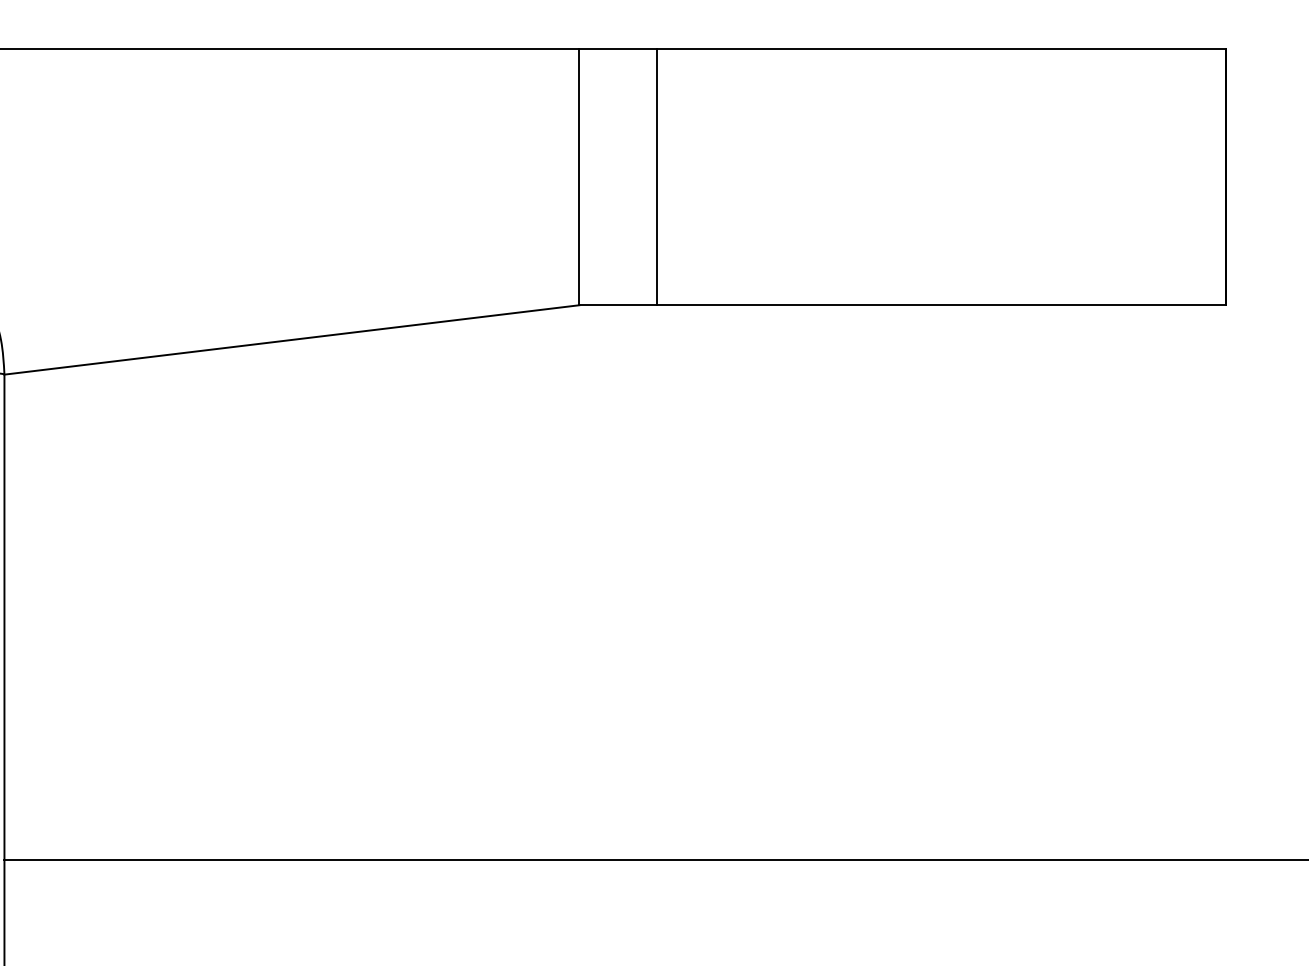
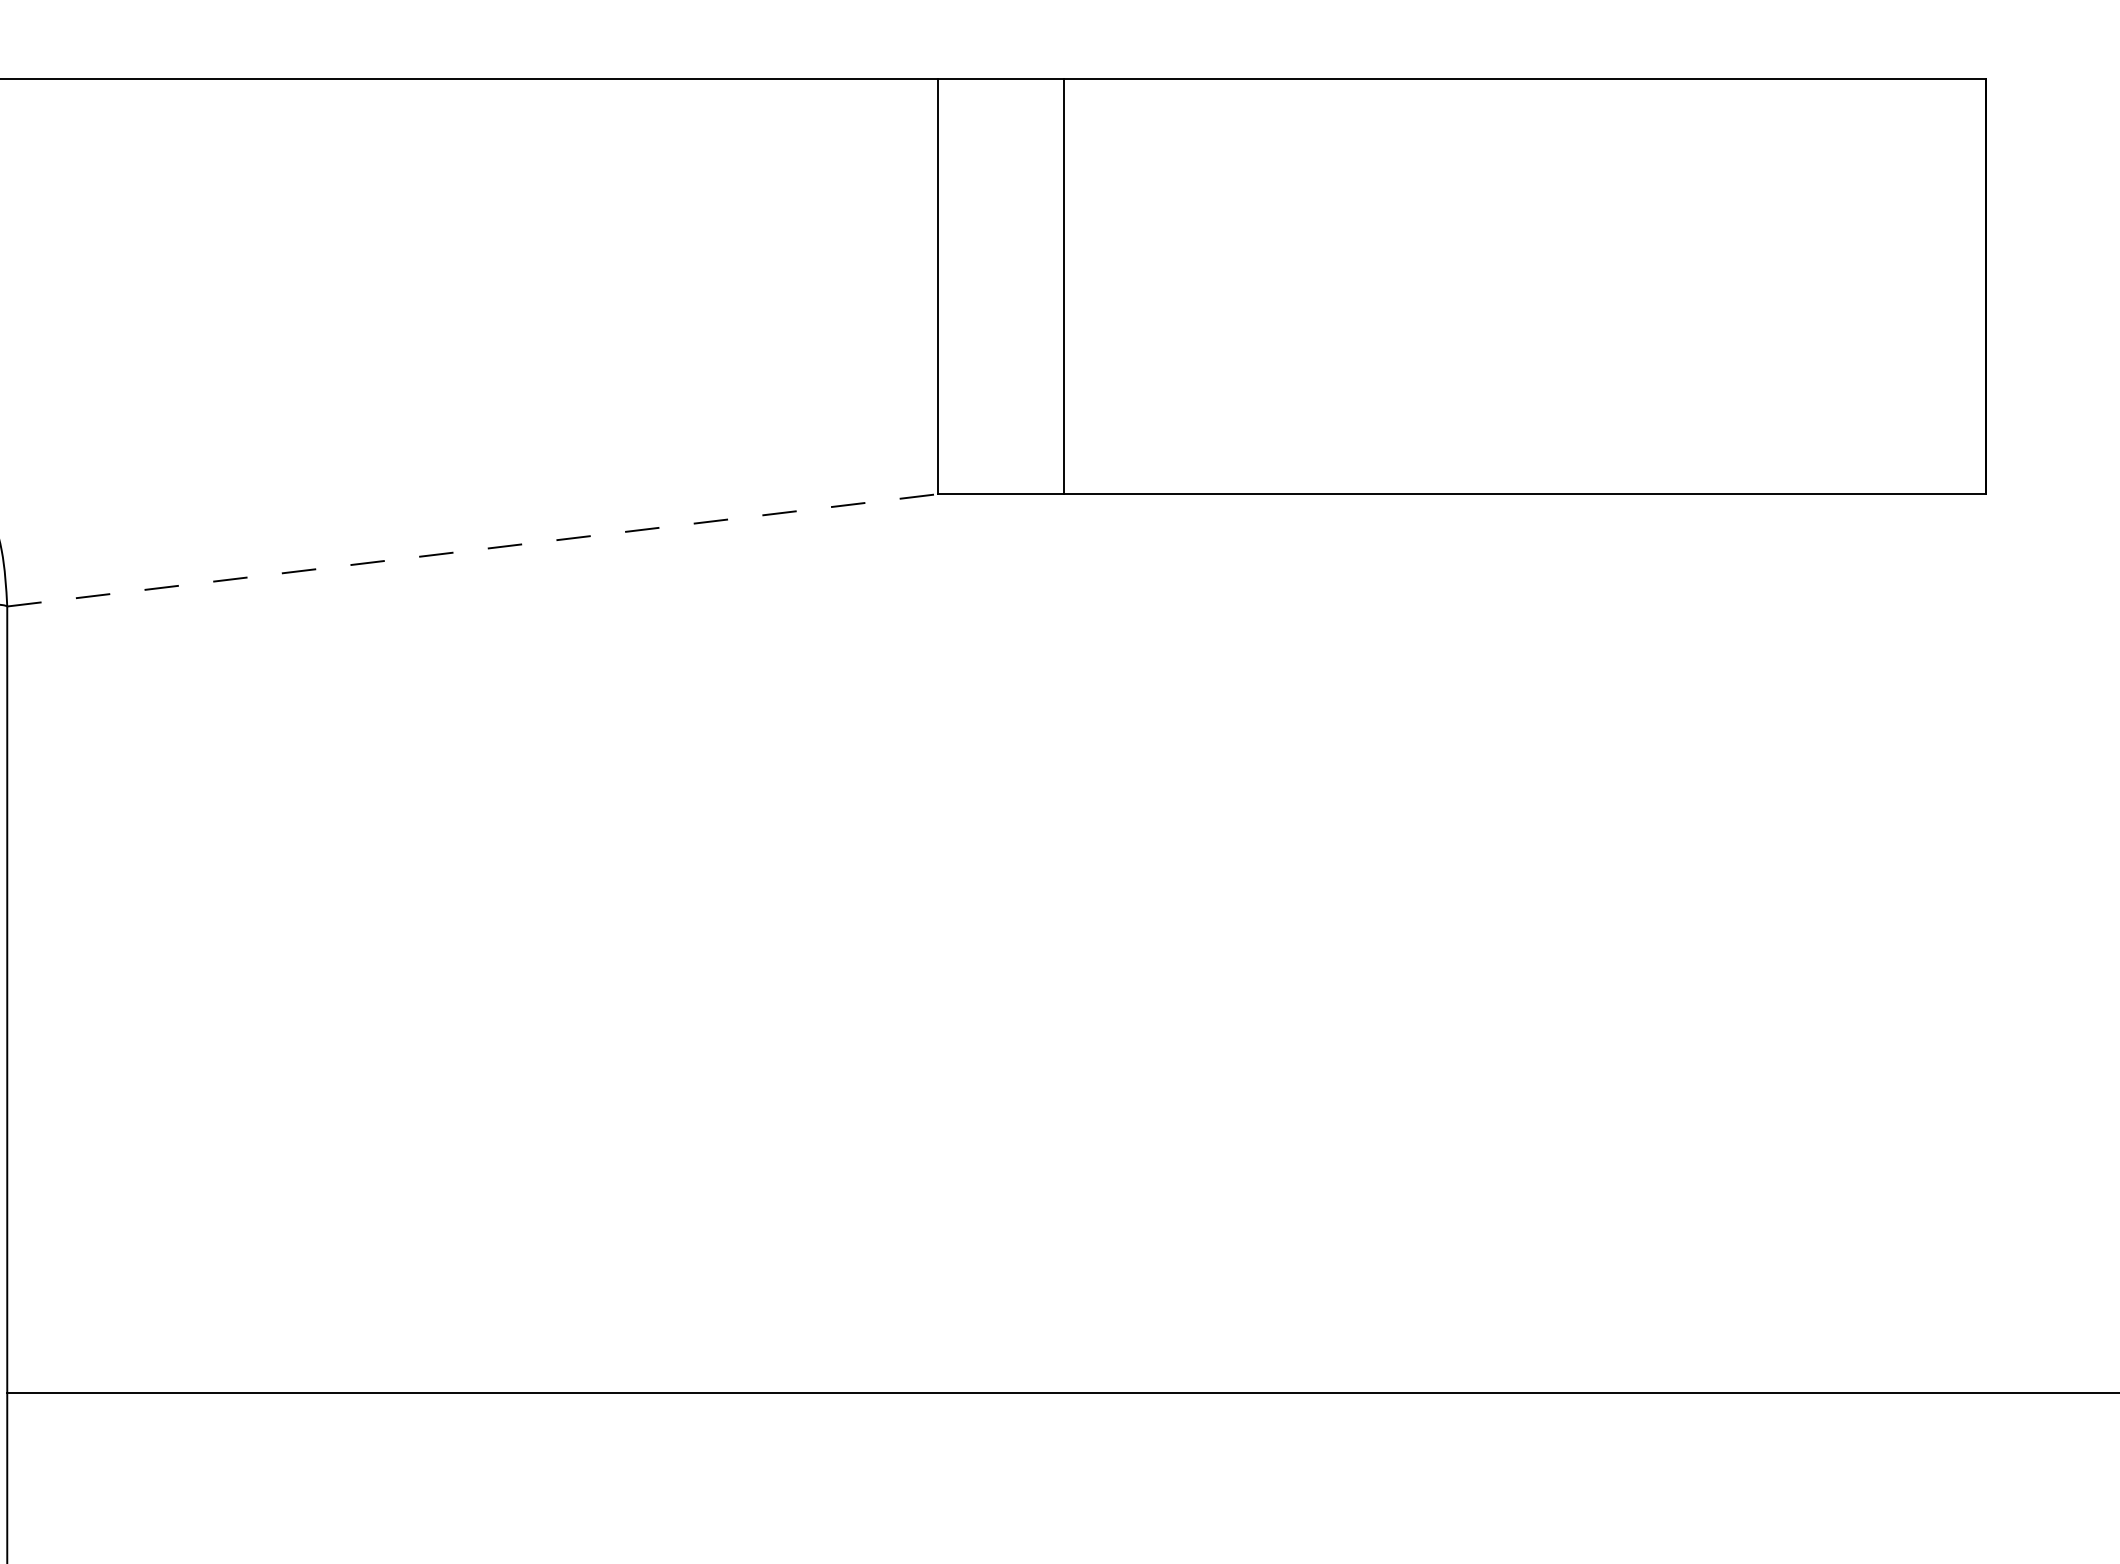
line: (291, 339) -> (472, 549), solid -> dashed

